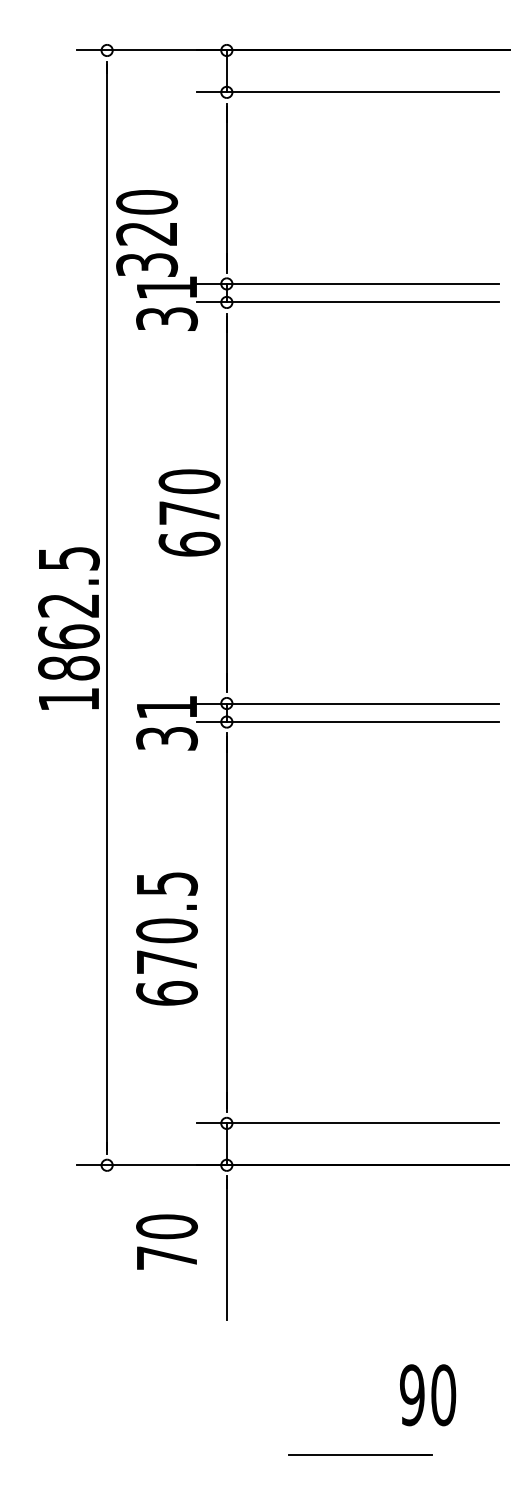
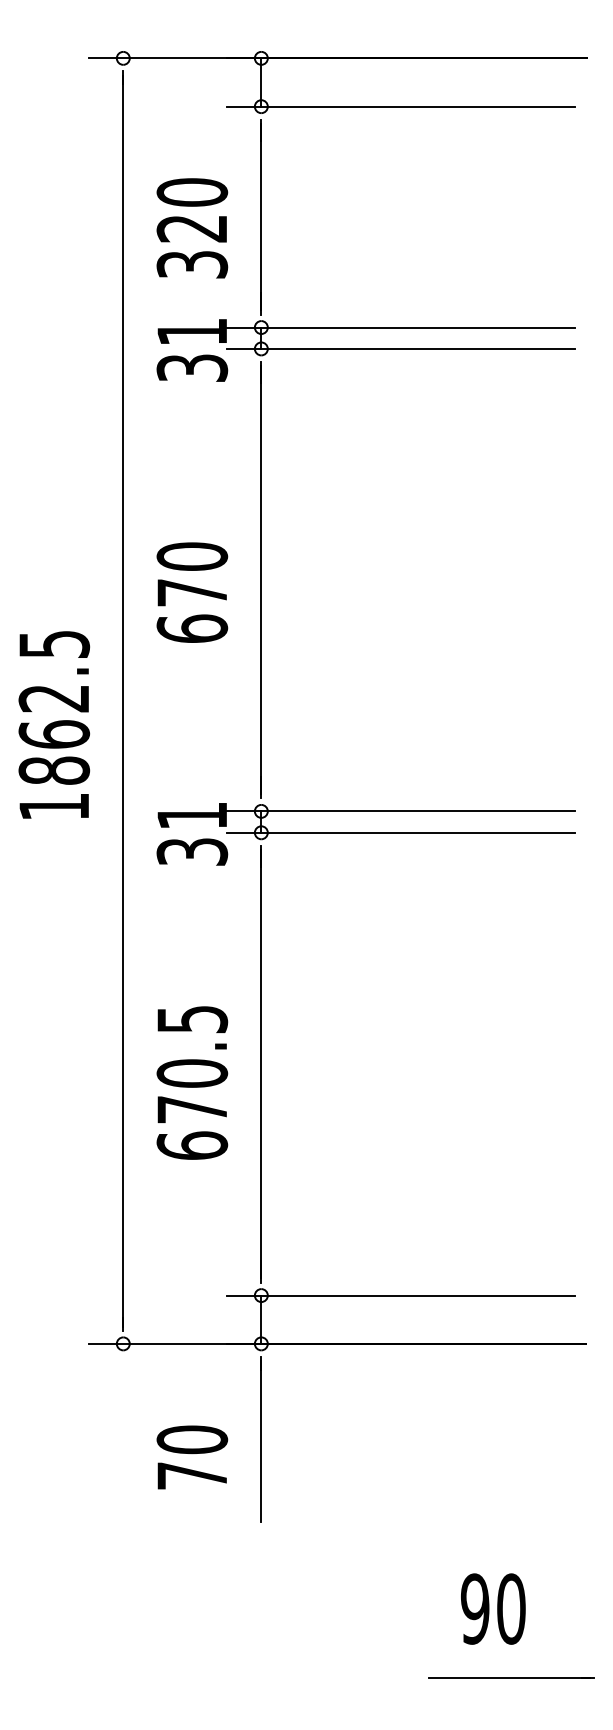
text: (147, 233) -> (192, 228), moved
text: (189, 512) -> (192, 592), moved
text: (69, 628) -> (54, 724), moved
text: (167, 1242) -> (192, 1457), moved
line: (360, 1454) -> (511, 1677), moved

